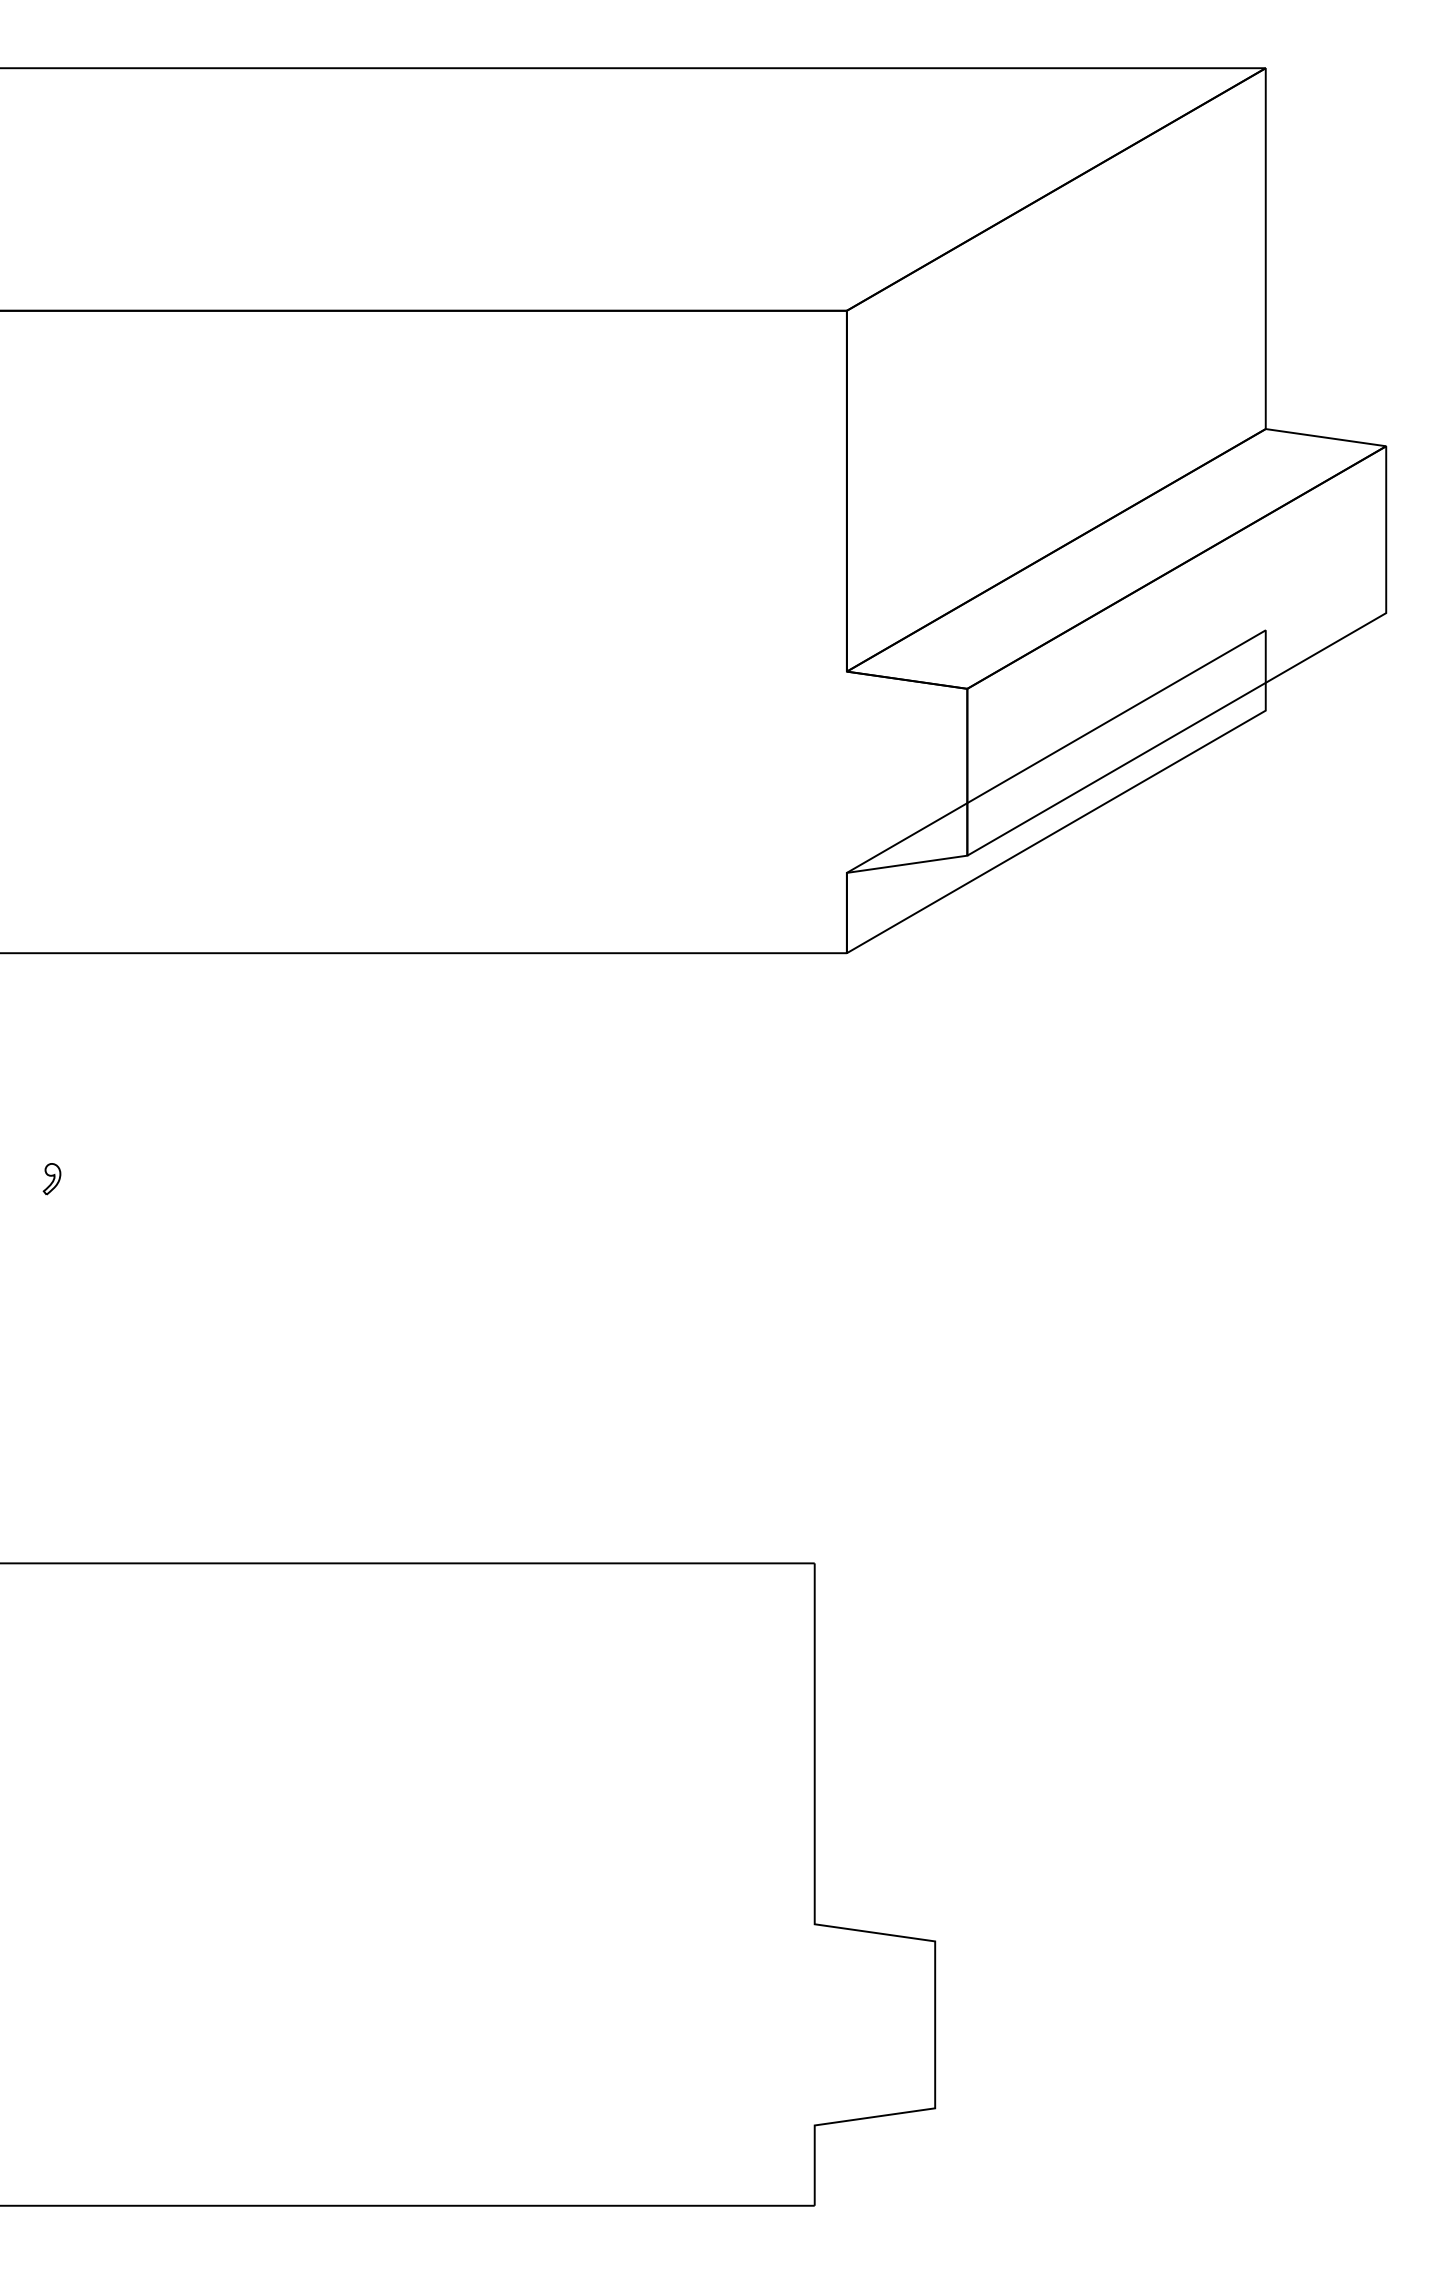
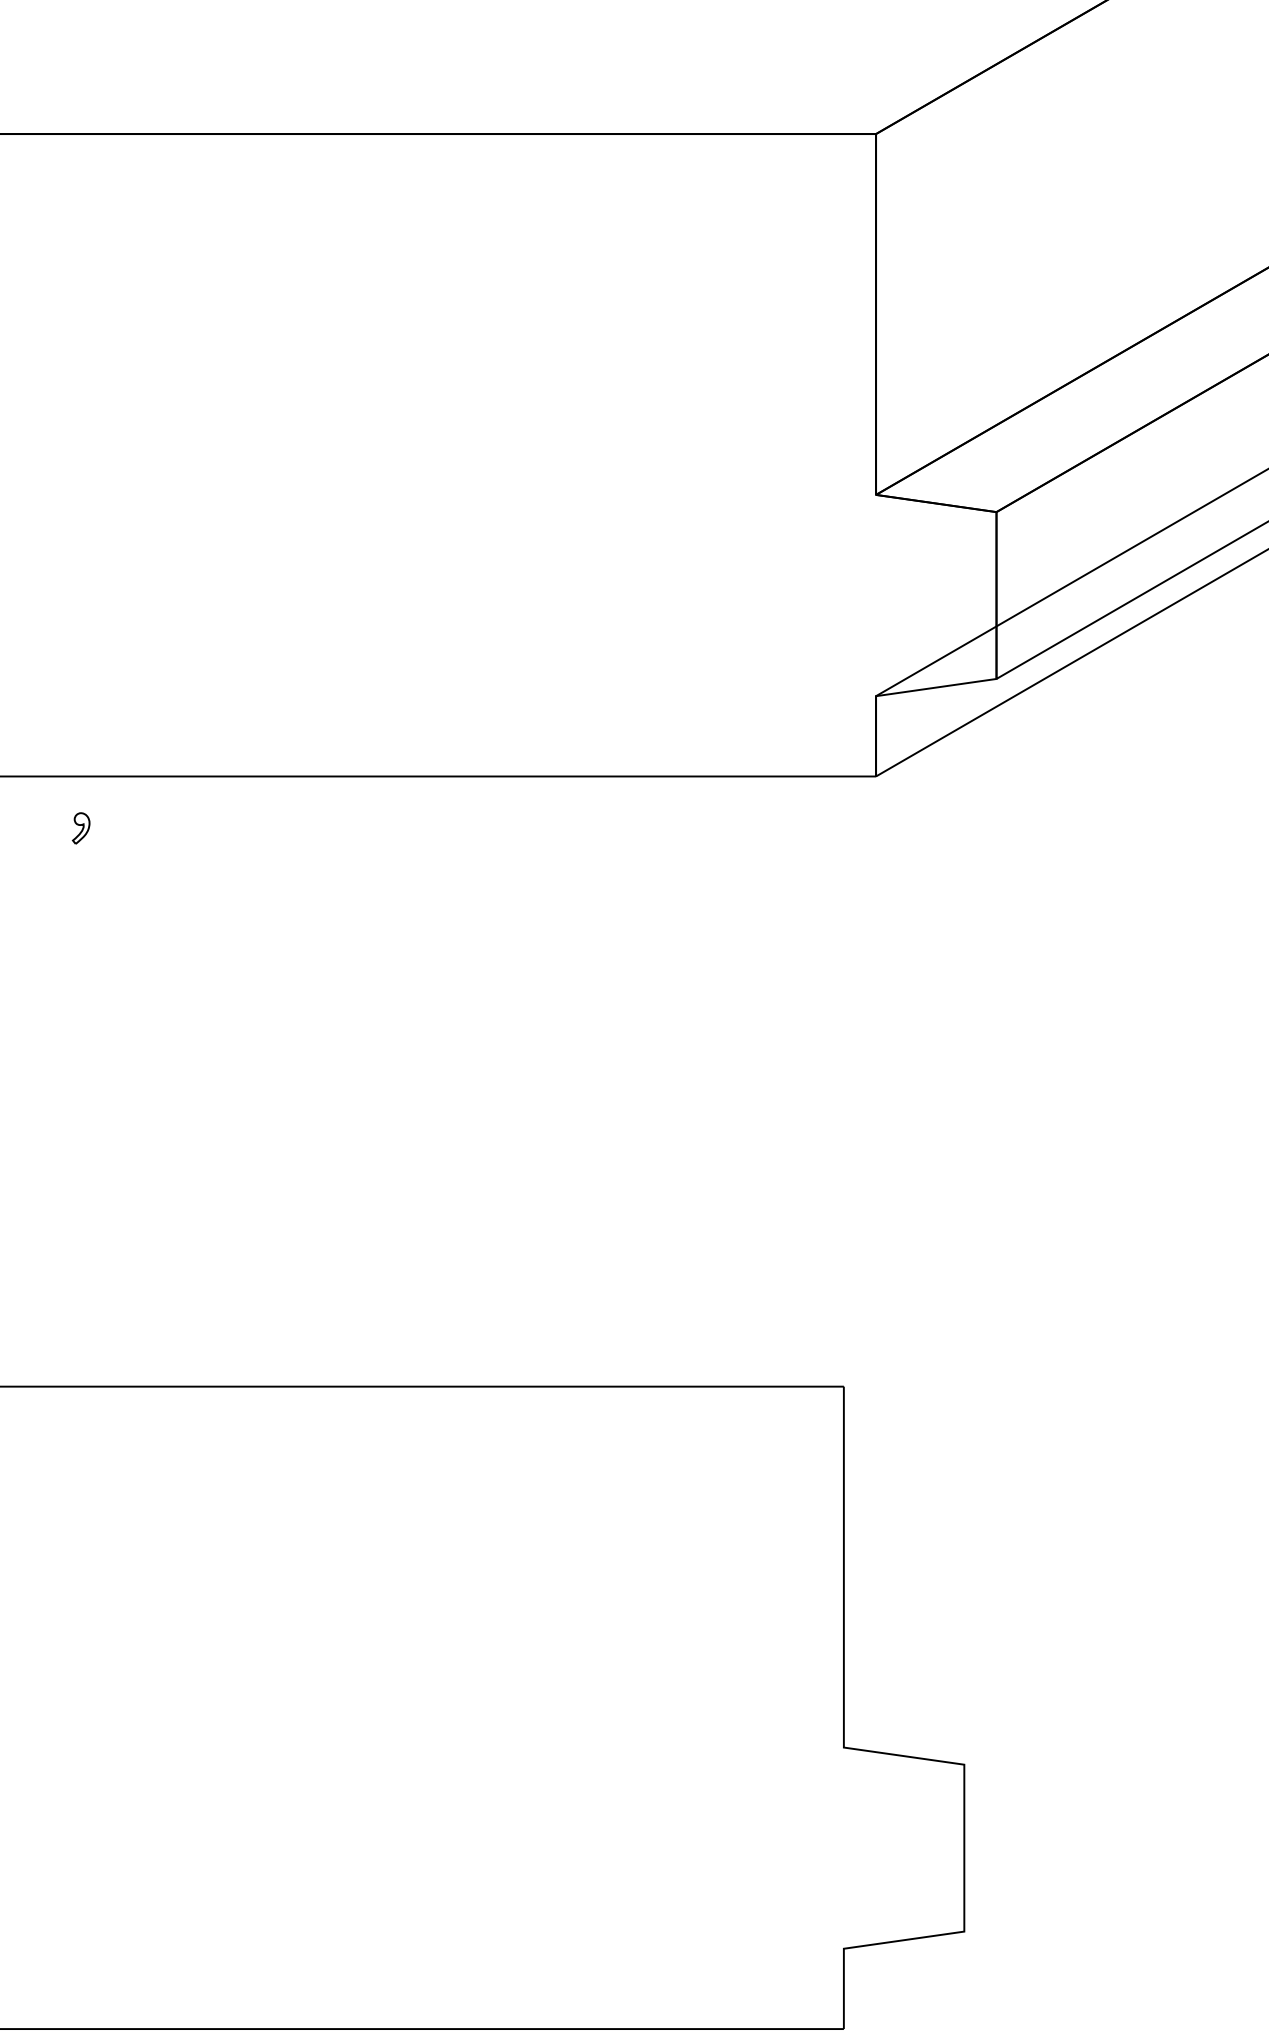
part: (51, 1179) -> (80, 828), moved

